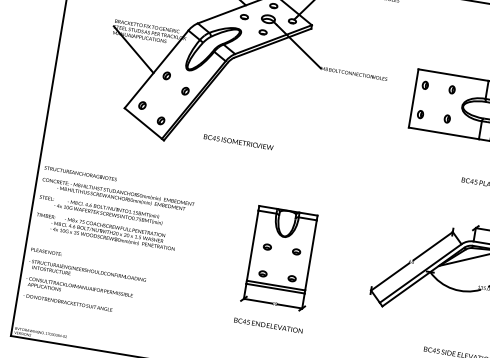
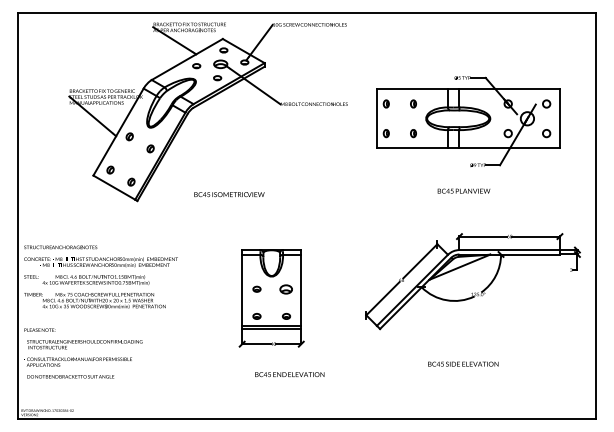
text: (238, 142) -> (229, 194), moved
part: (296, 251) -> (286, 288), size x1.6
text: (268, 325) -> (289, 374), moved

